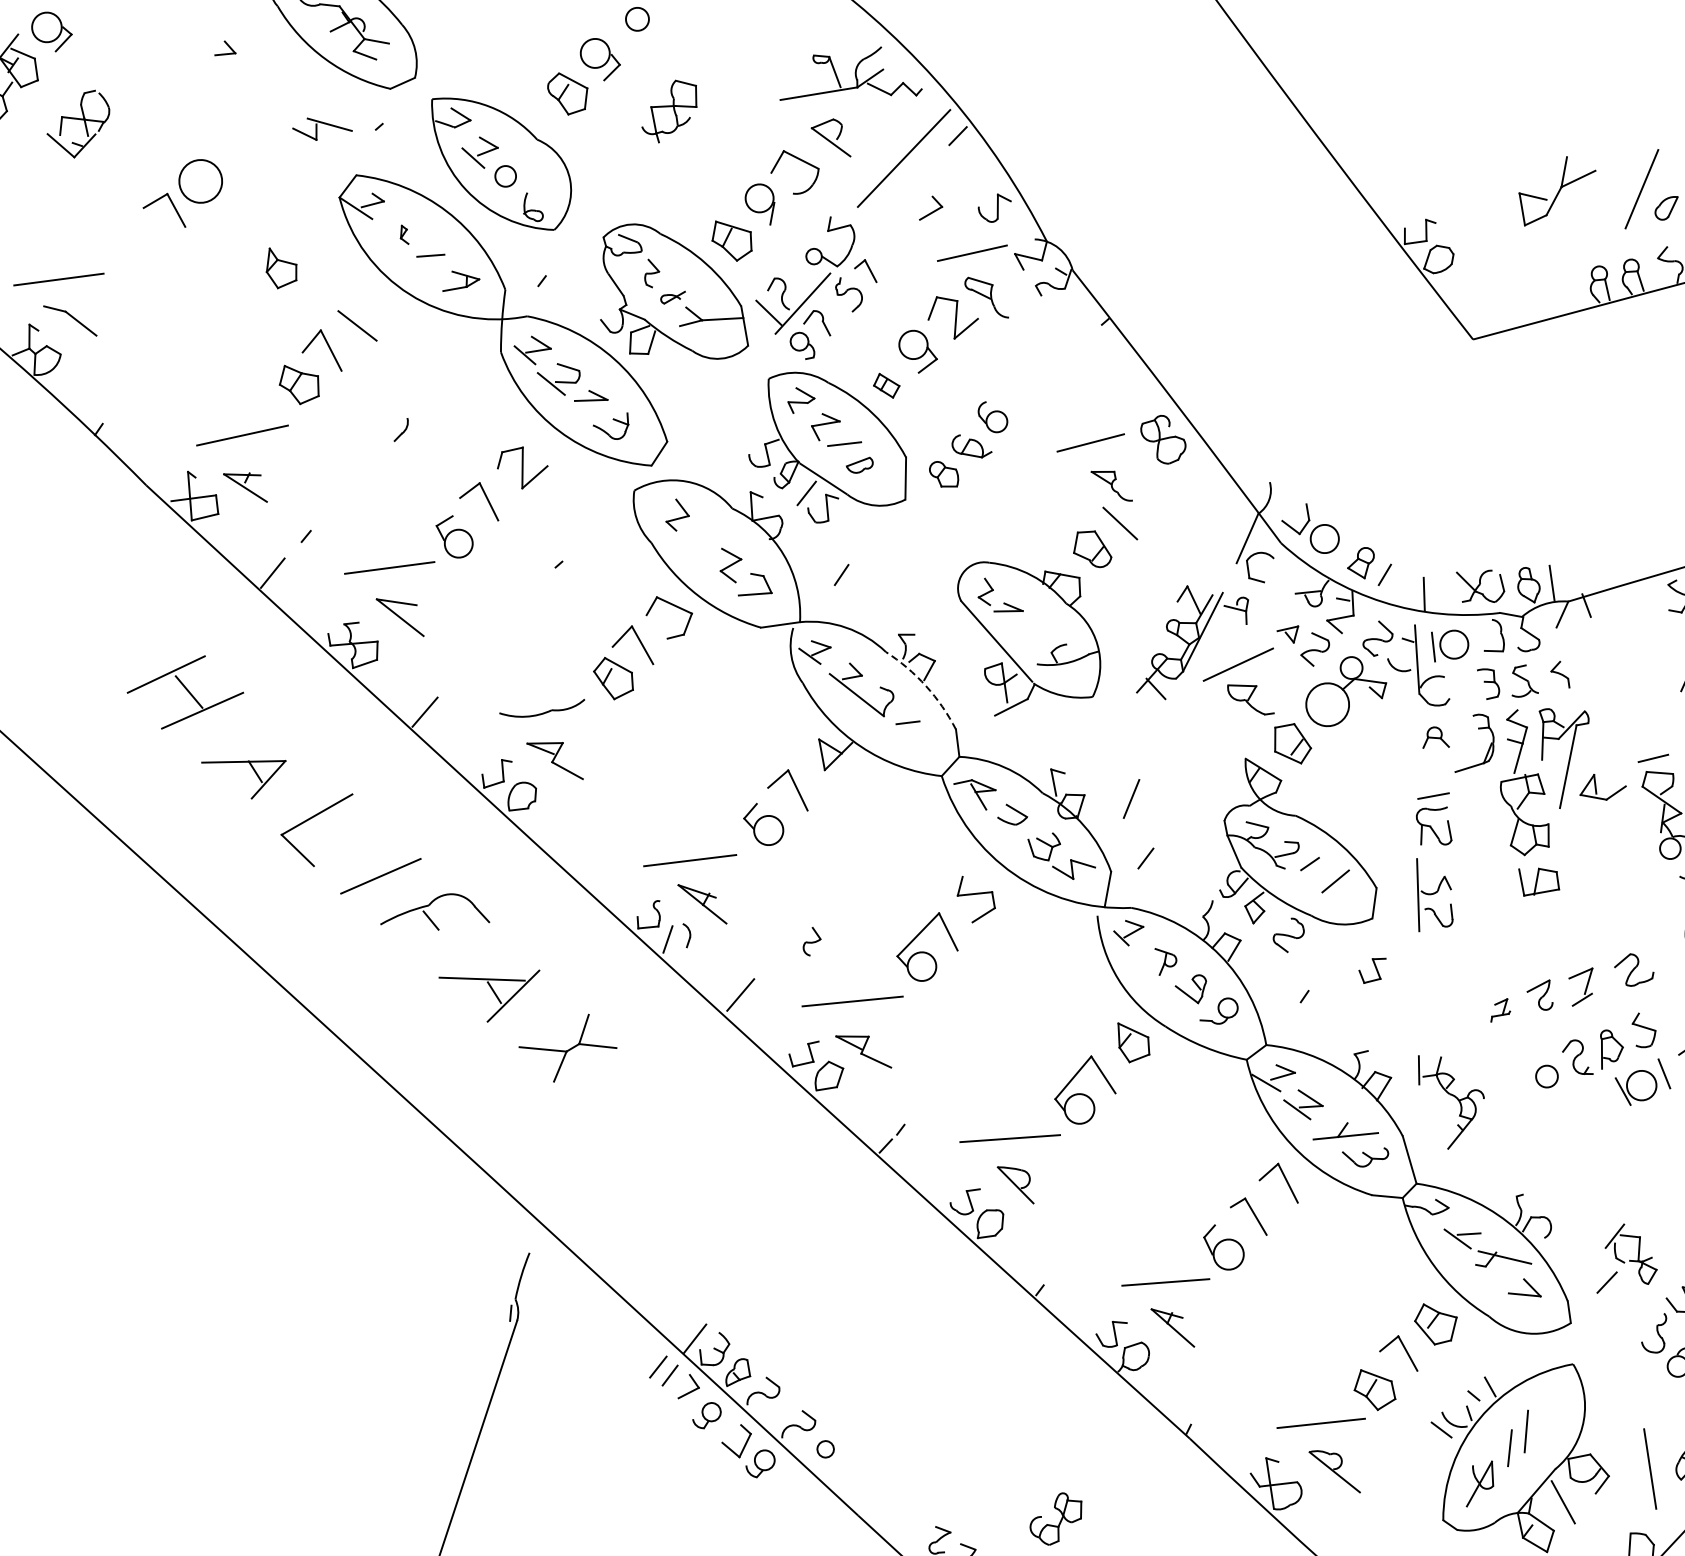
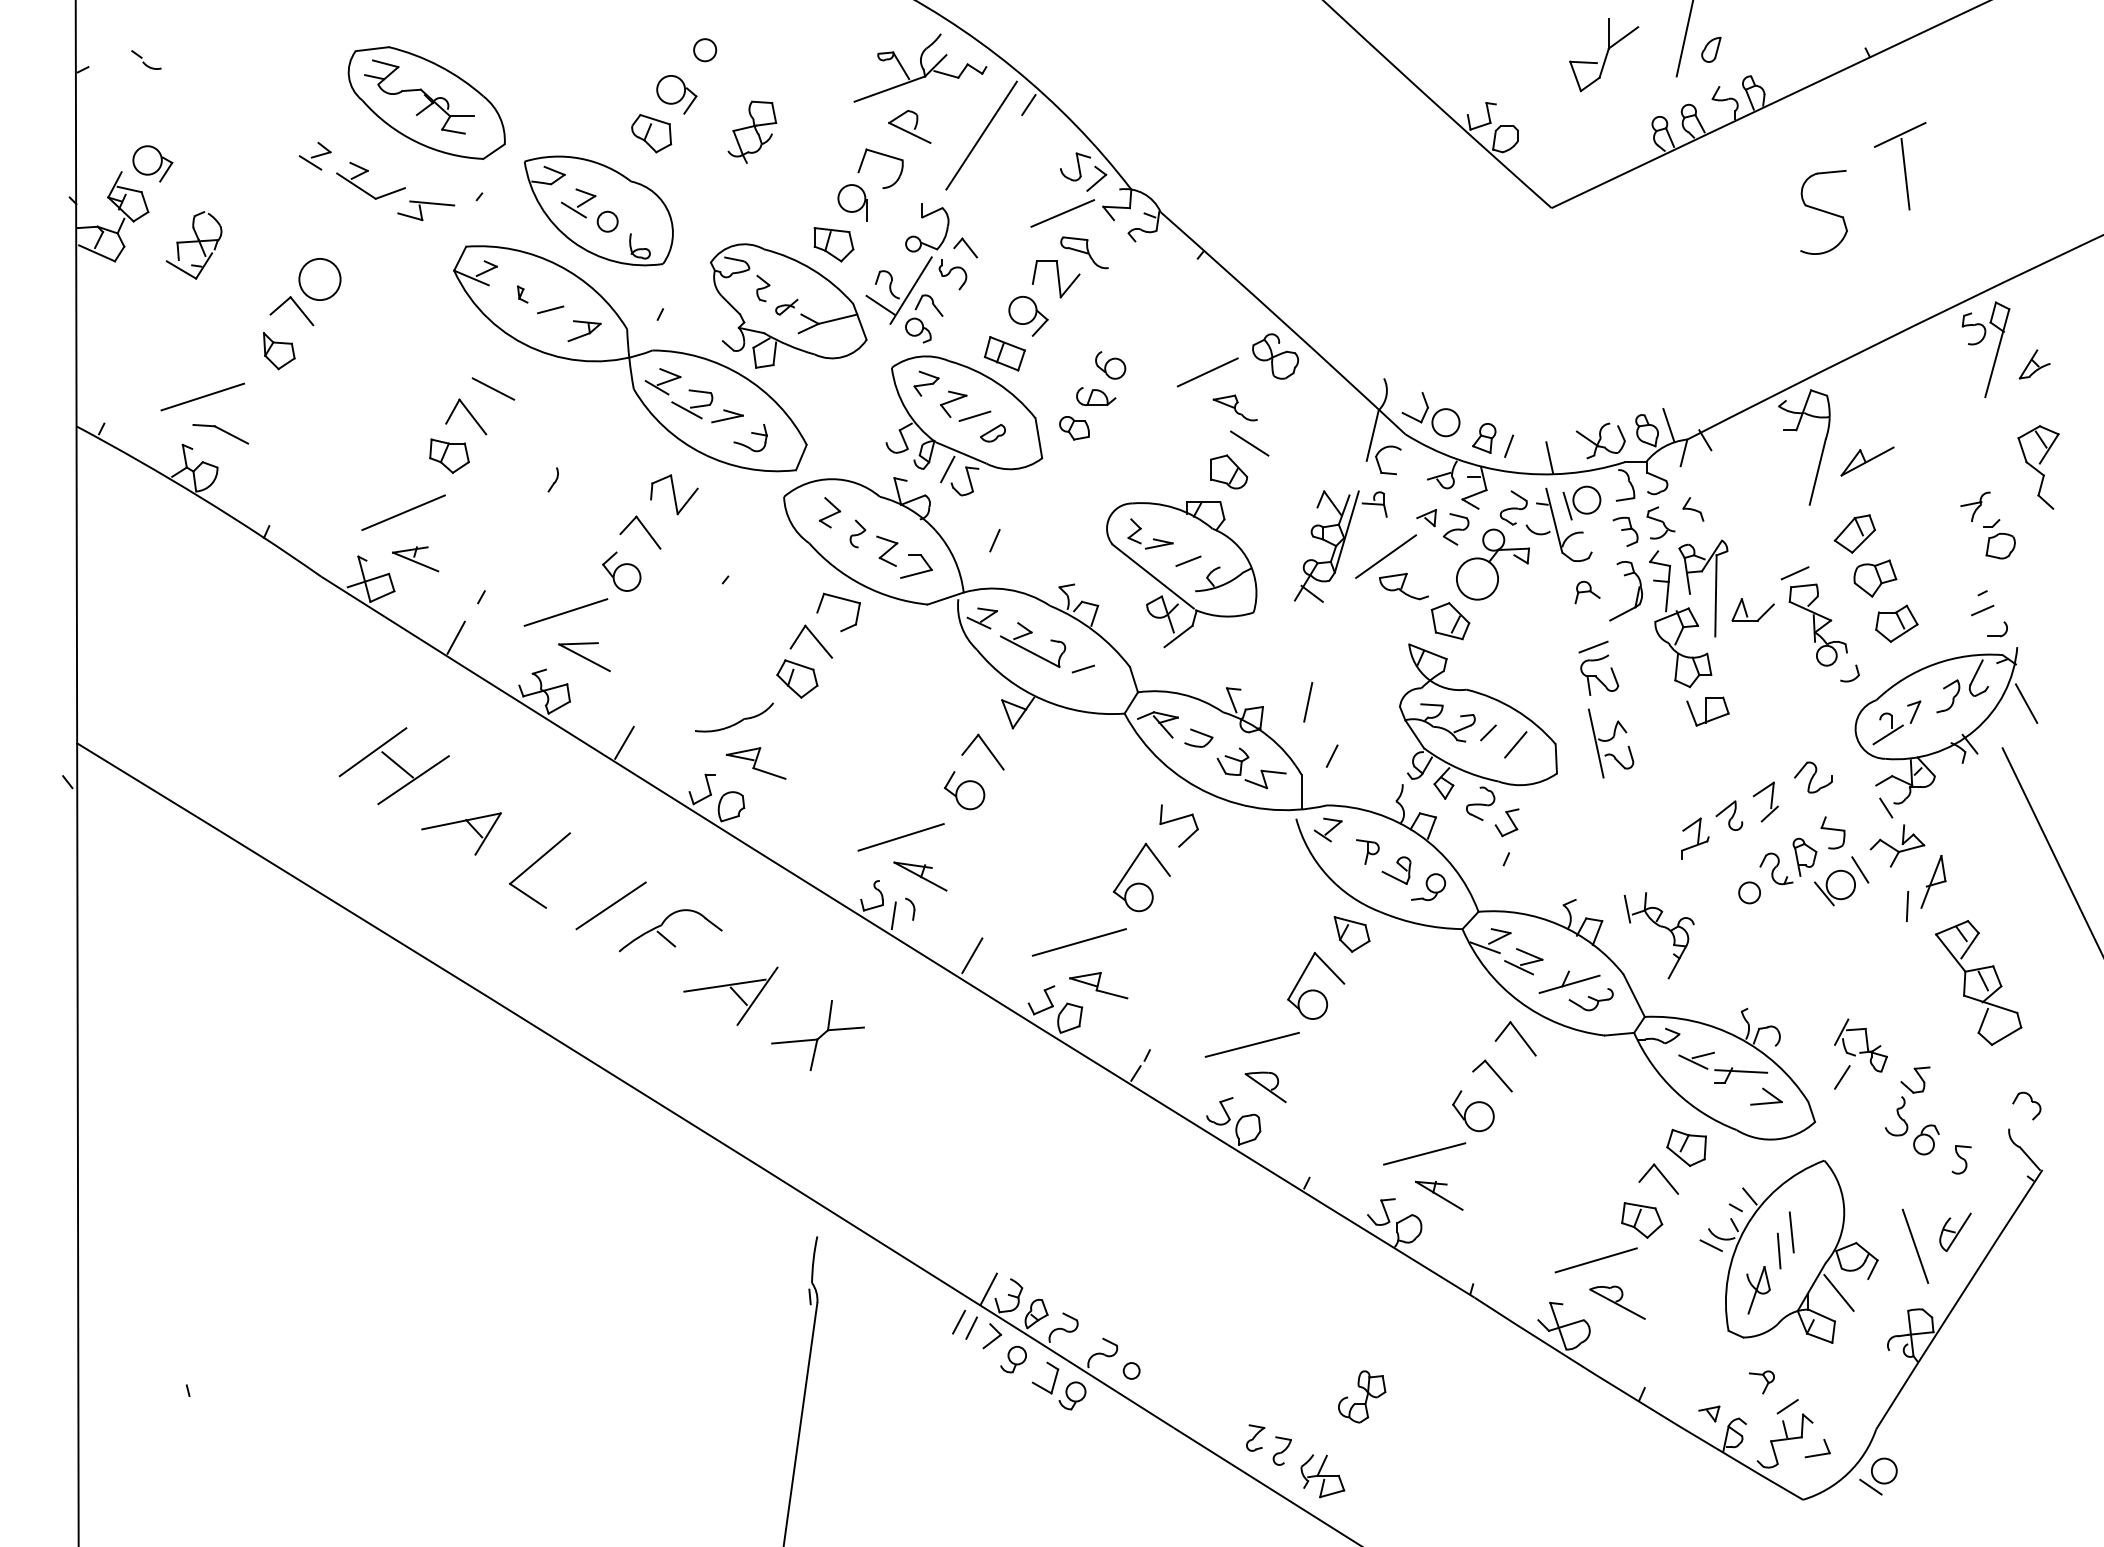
line: (213, 60) -> (310, 162), added
part: (268, 80) -> (366, 172), added
part: (931, 208) -> (1096, 178), moved
part: (282, 270) -> (279, 351), moved
part: (886, 385) -> (1004, 353), size x1.67
line: (1035, 631) -> (1188, 560), added
arc: (926, 686) -> (1094, 631), dashed -> solid
part: (812, 941) -> (857, 533), moved
part: (1370, 969) -> (1506, 822), moved
part: (1501, 1010) -> (1695, 838), size x1.67

